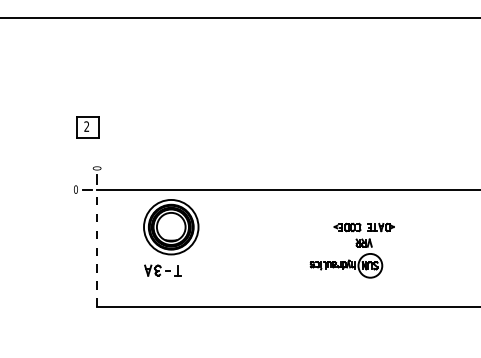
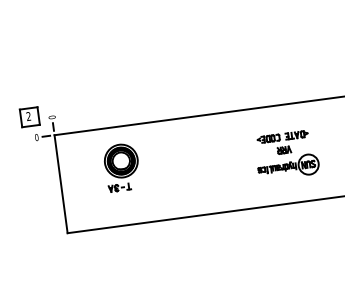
part: (87, 127) -> (29, 117), moved
part: (171, 238) -> (122, 167), size x0.71
line: (97, 247) -> (61, 183), dashed -> solid
part: (346, 265) -> (288, 167), moved

